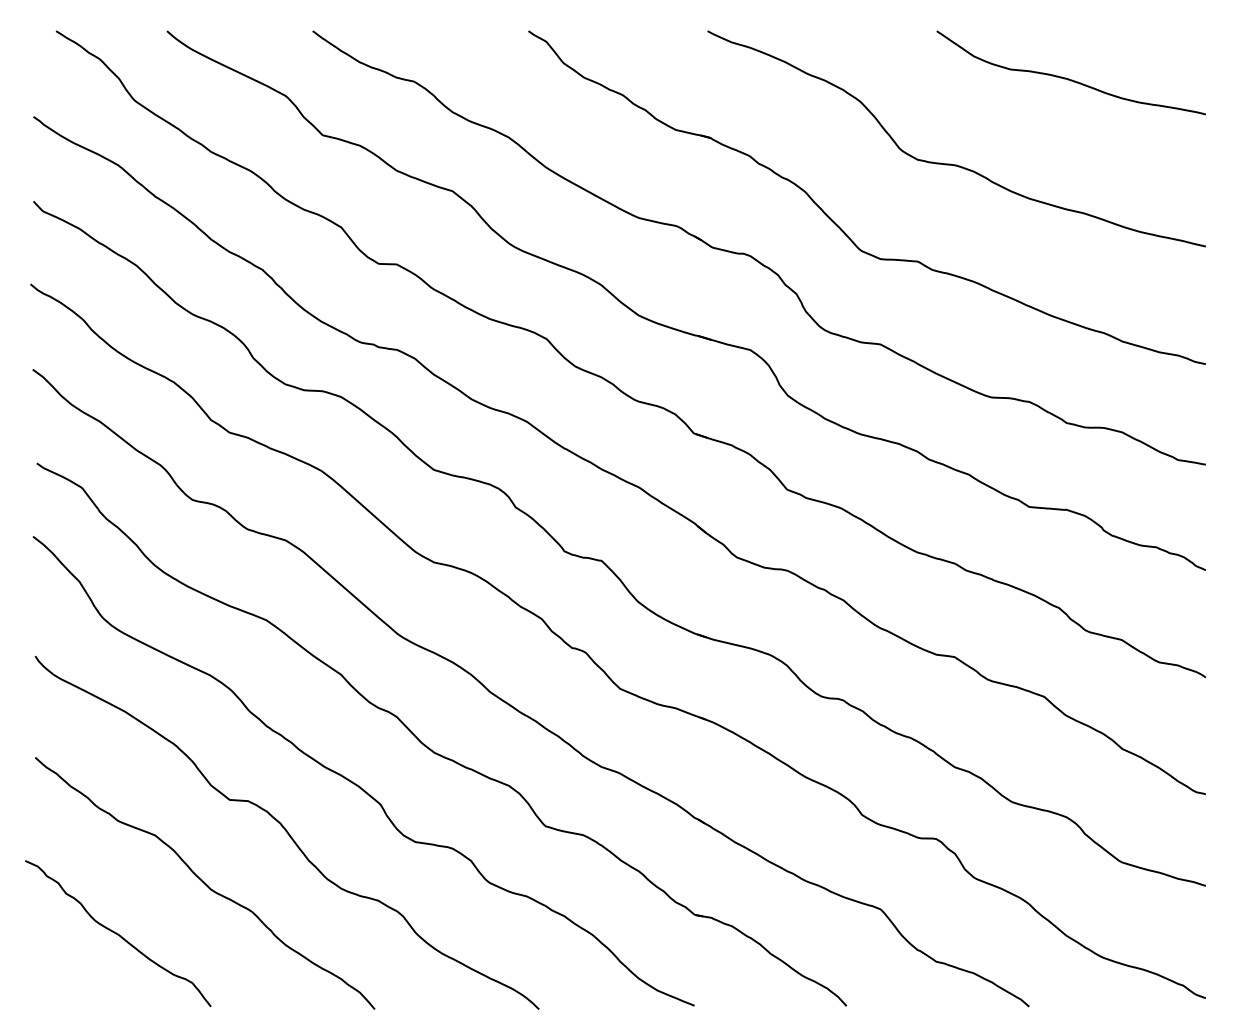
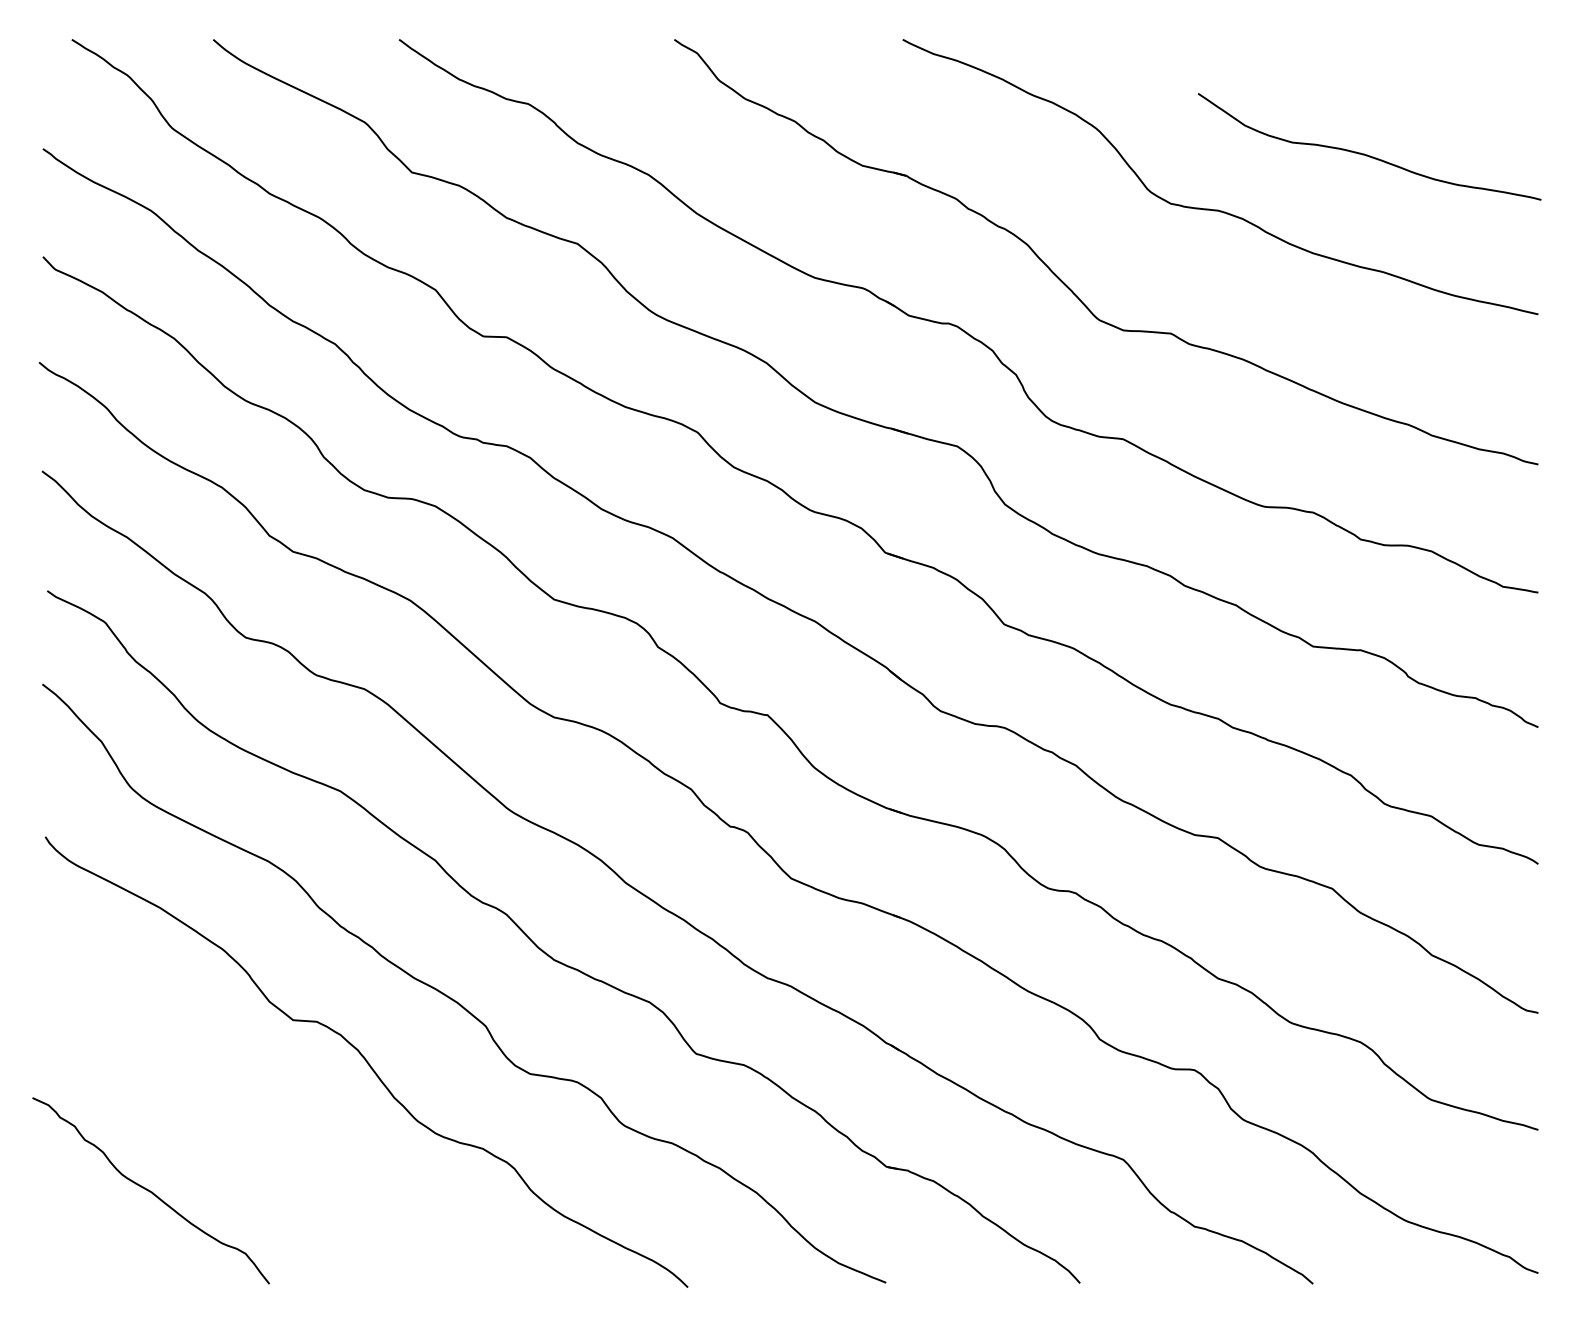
curve: (1069, 78) -> (1367, 154), moved
curve: (204, 883) -> (261, 1126), removed

